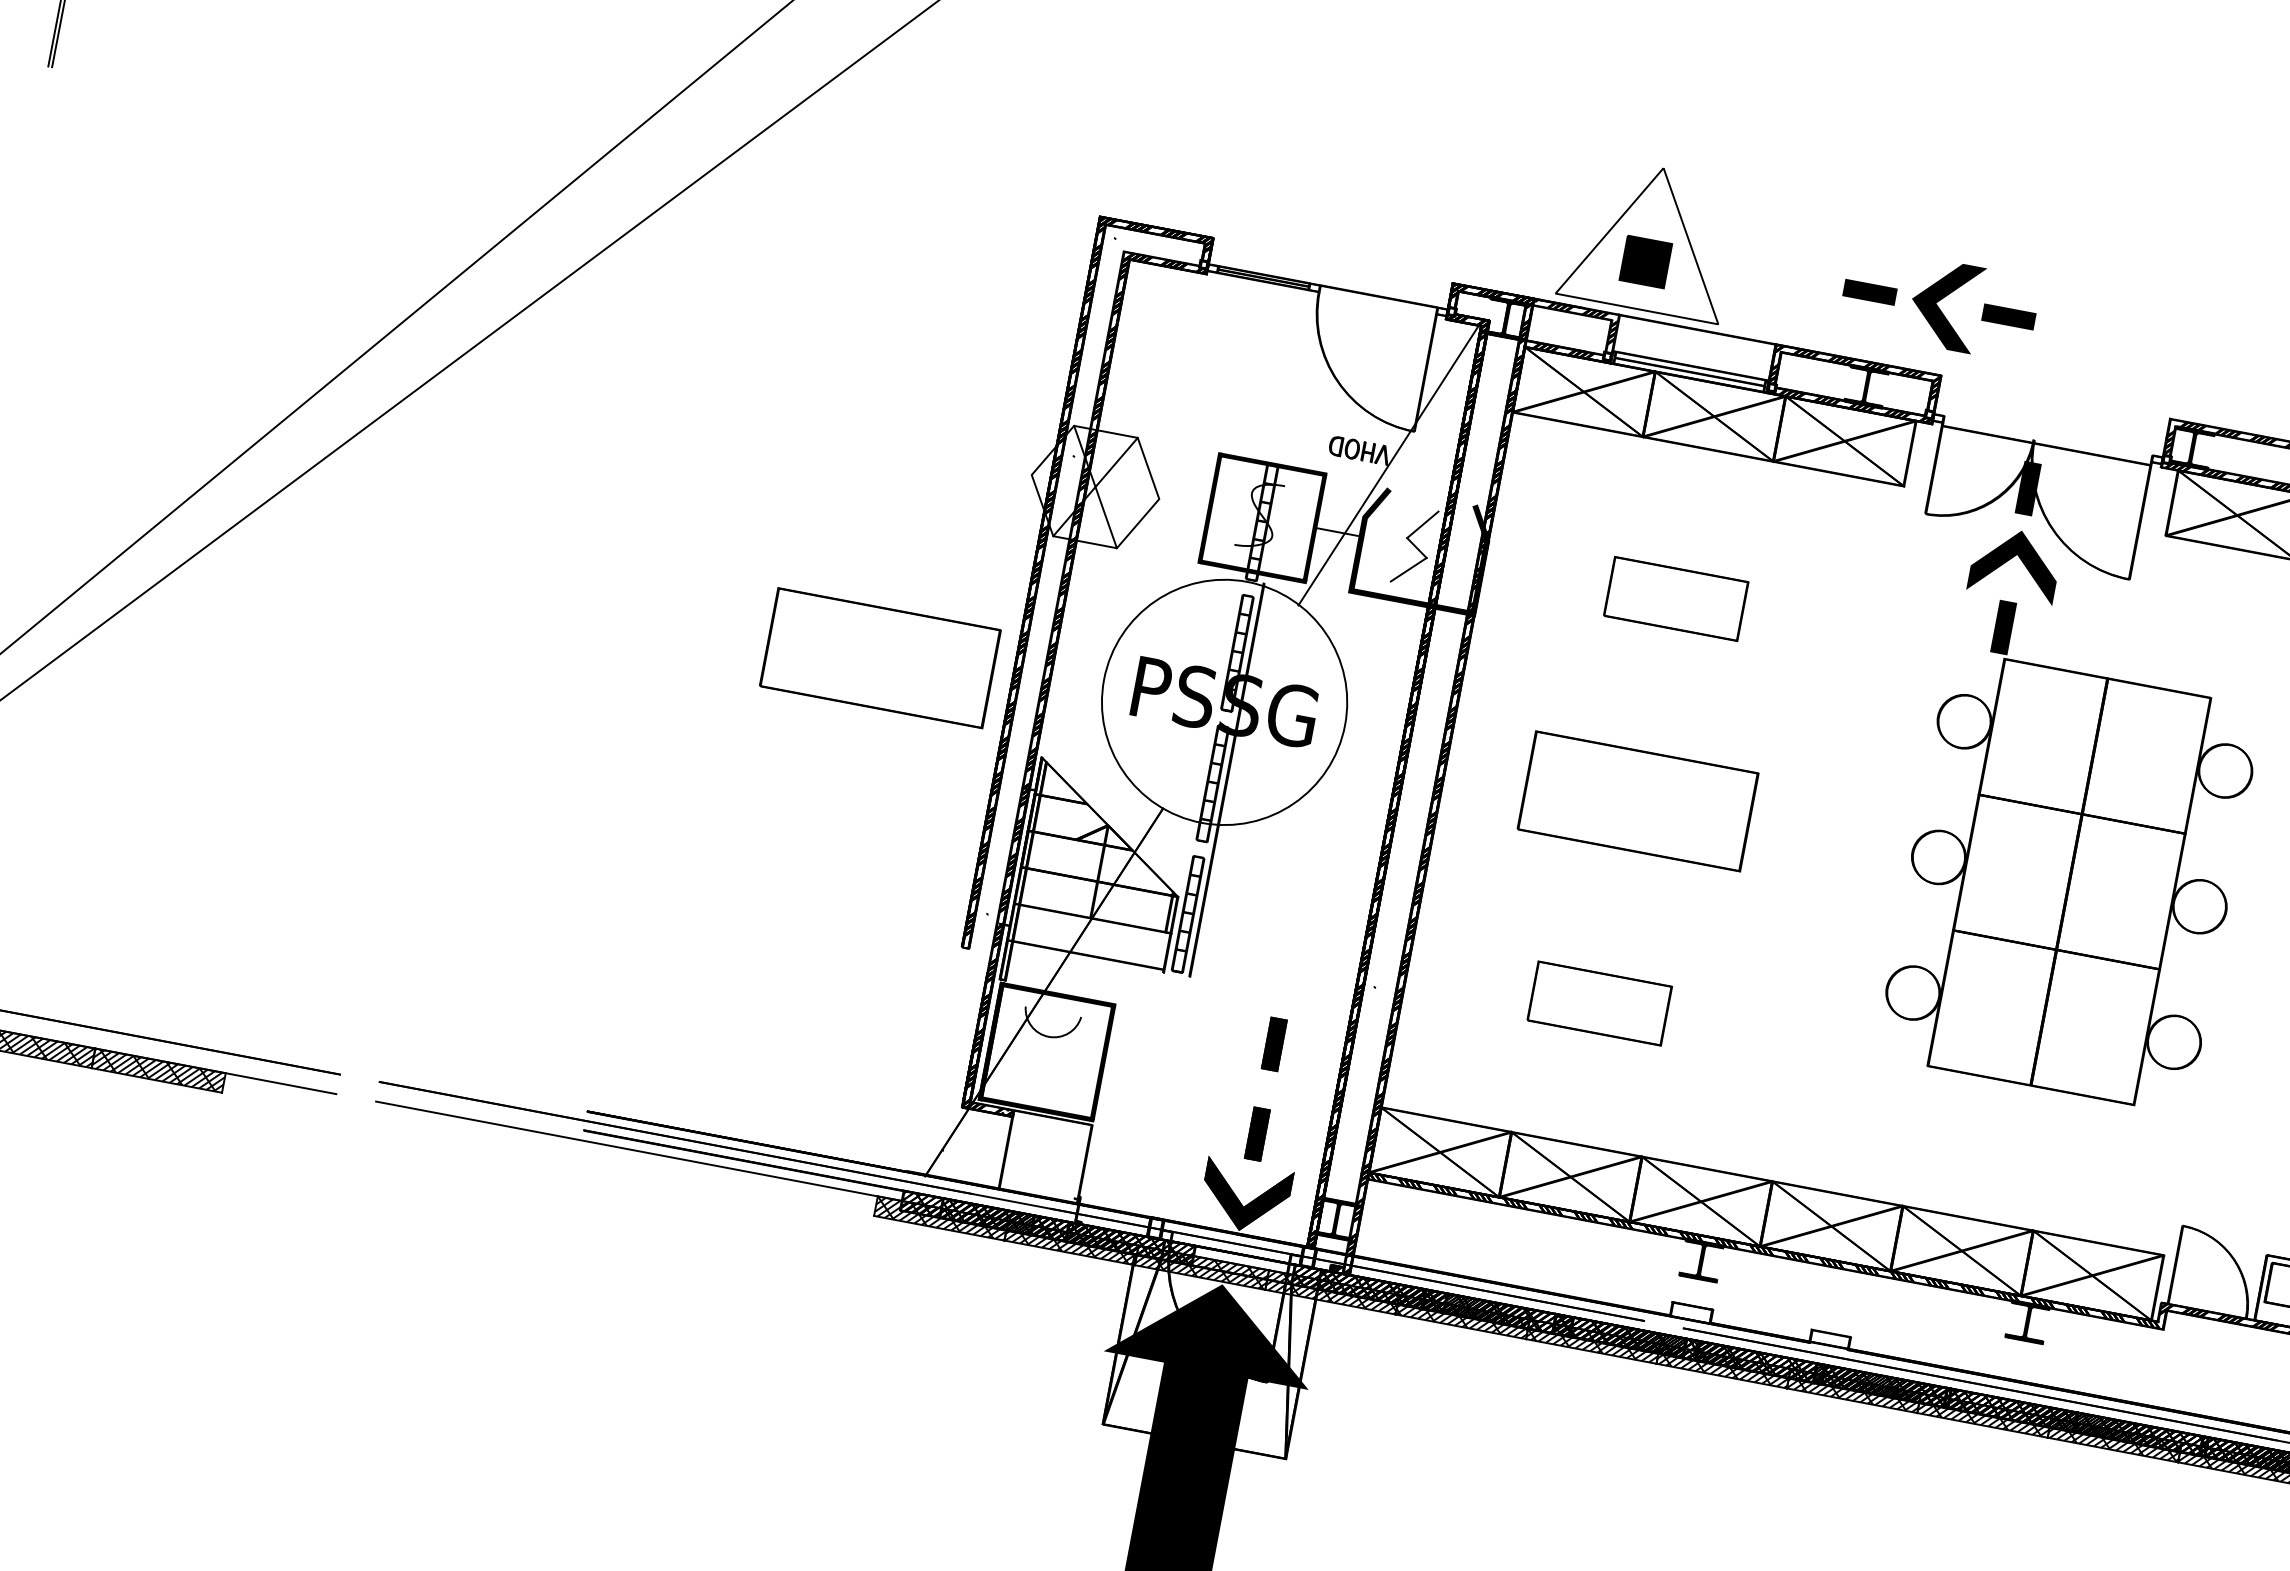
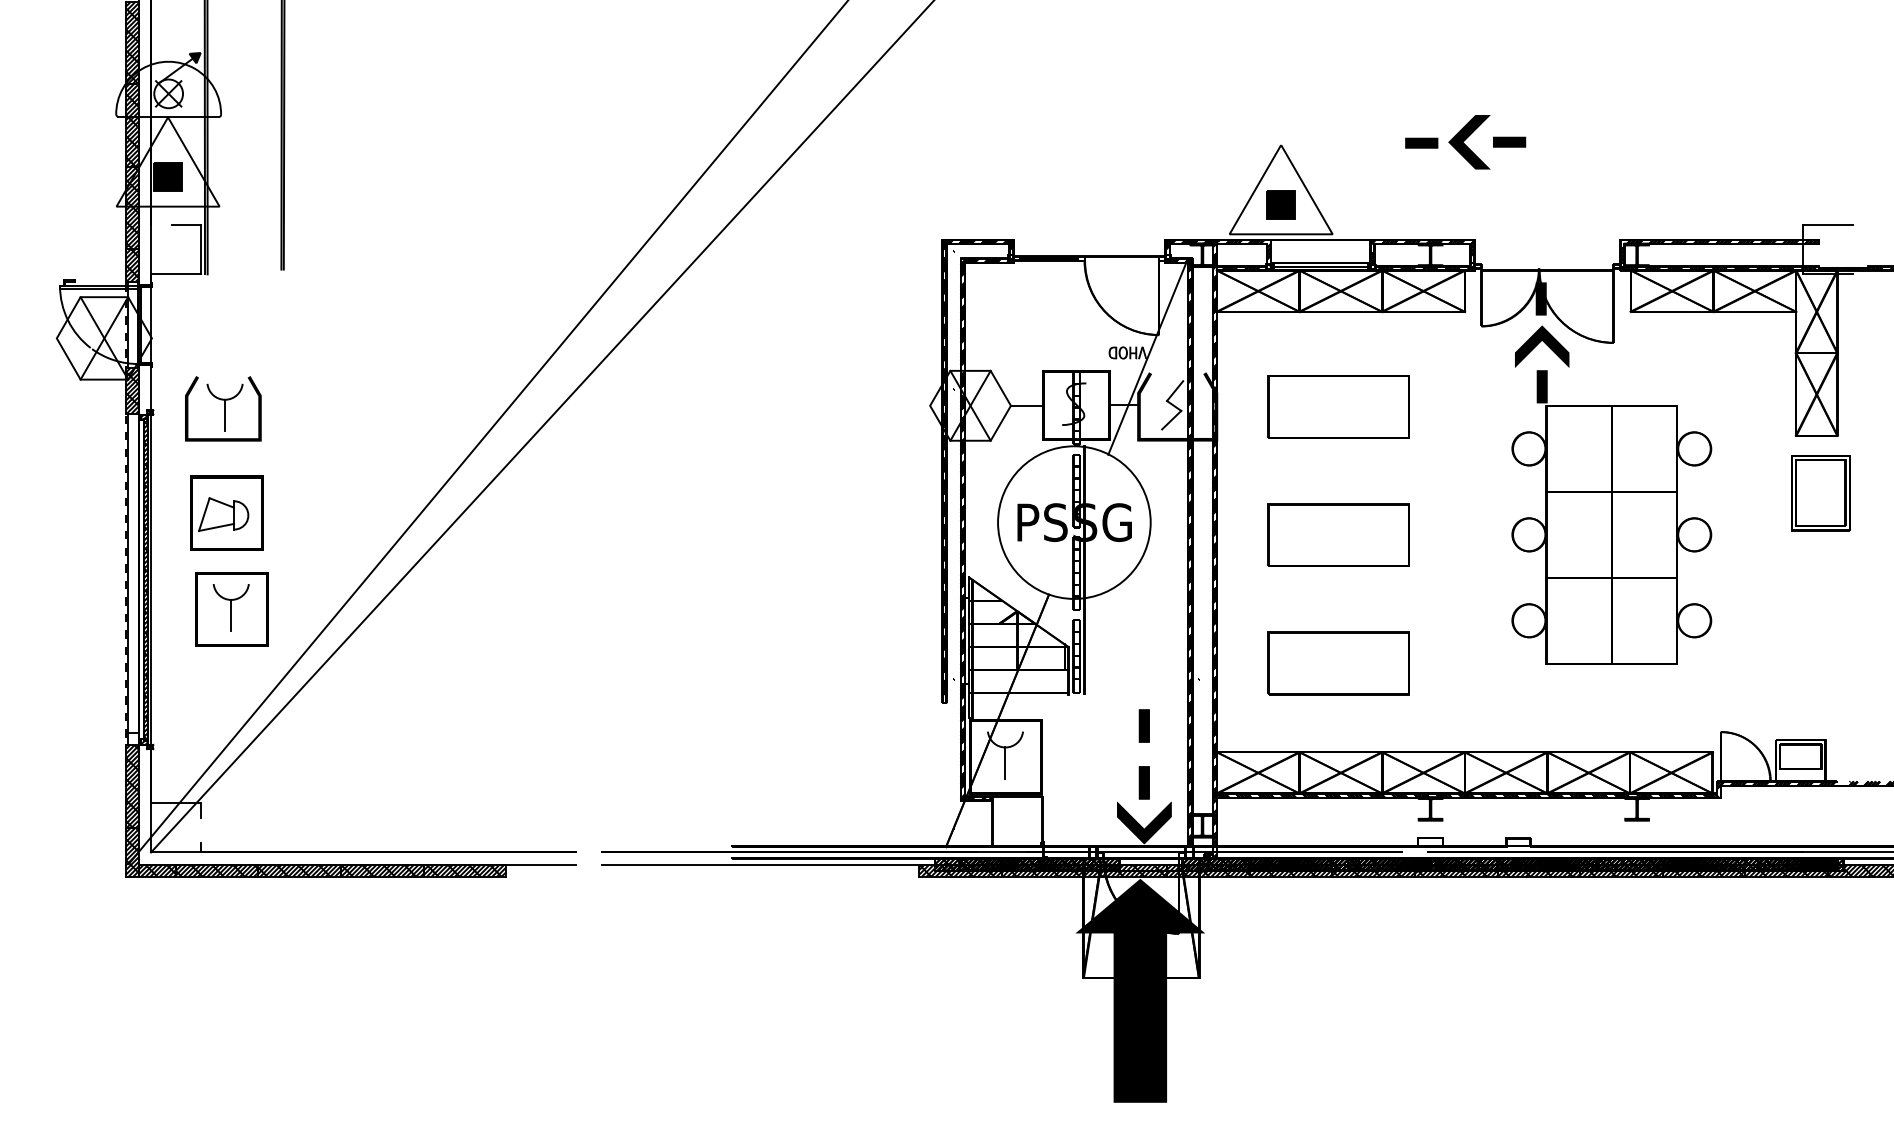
part: (1939, 304) -> (1465, 142), moved
line: (1183, 503) -> (1026, 405), added
part: (1676, 597) -> (1338, 406), size x1.67
part: (880, 656) -> (858, 534), removed
part: (1599, 1003) -> (1338, 663), size x1.67
line: (1044, 1060) -> (1005, 762), added

